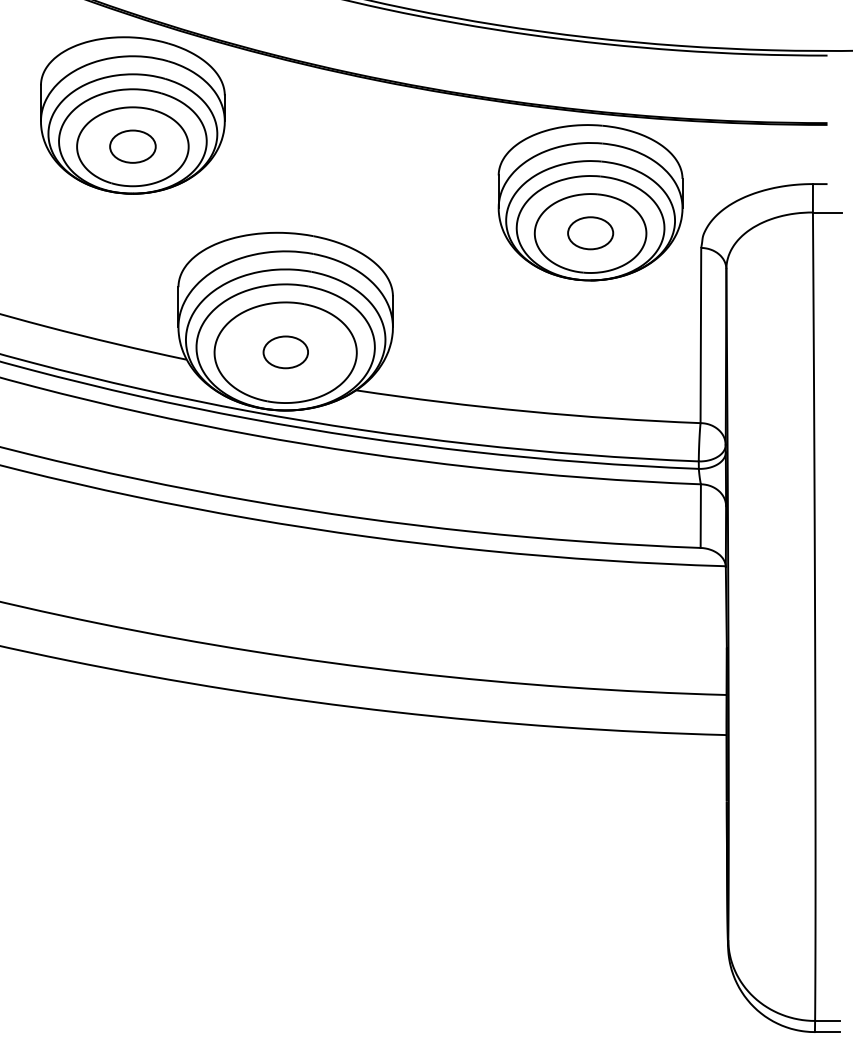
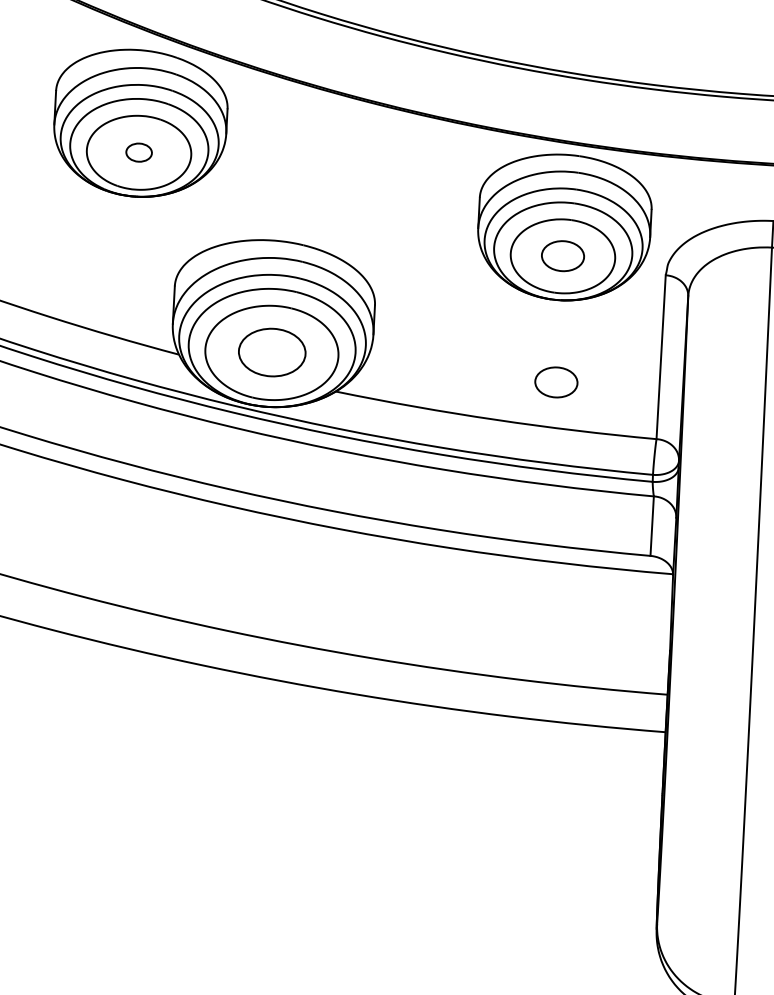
part: (132, 146) -> (138, 152), size x0.6
part: (285, 352) -> (271, 352), size x1.6
part: (590, 368) -> (556, 382), added

